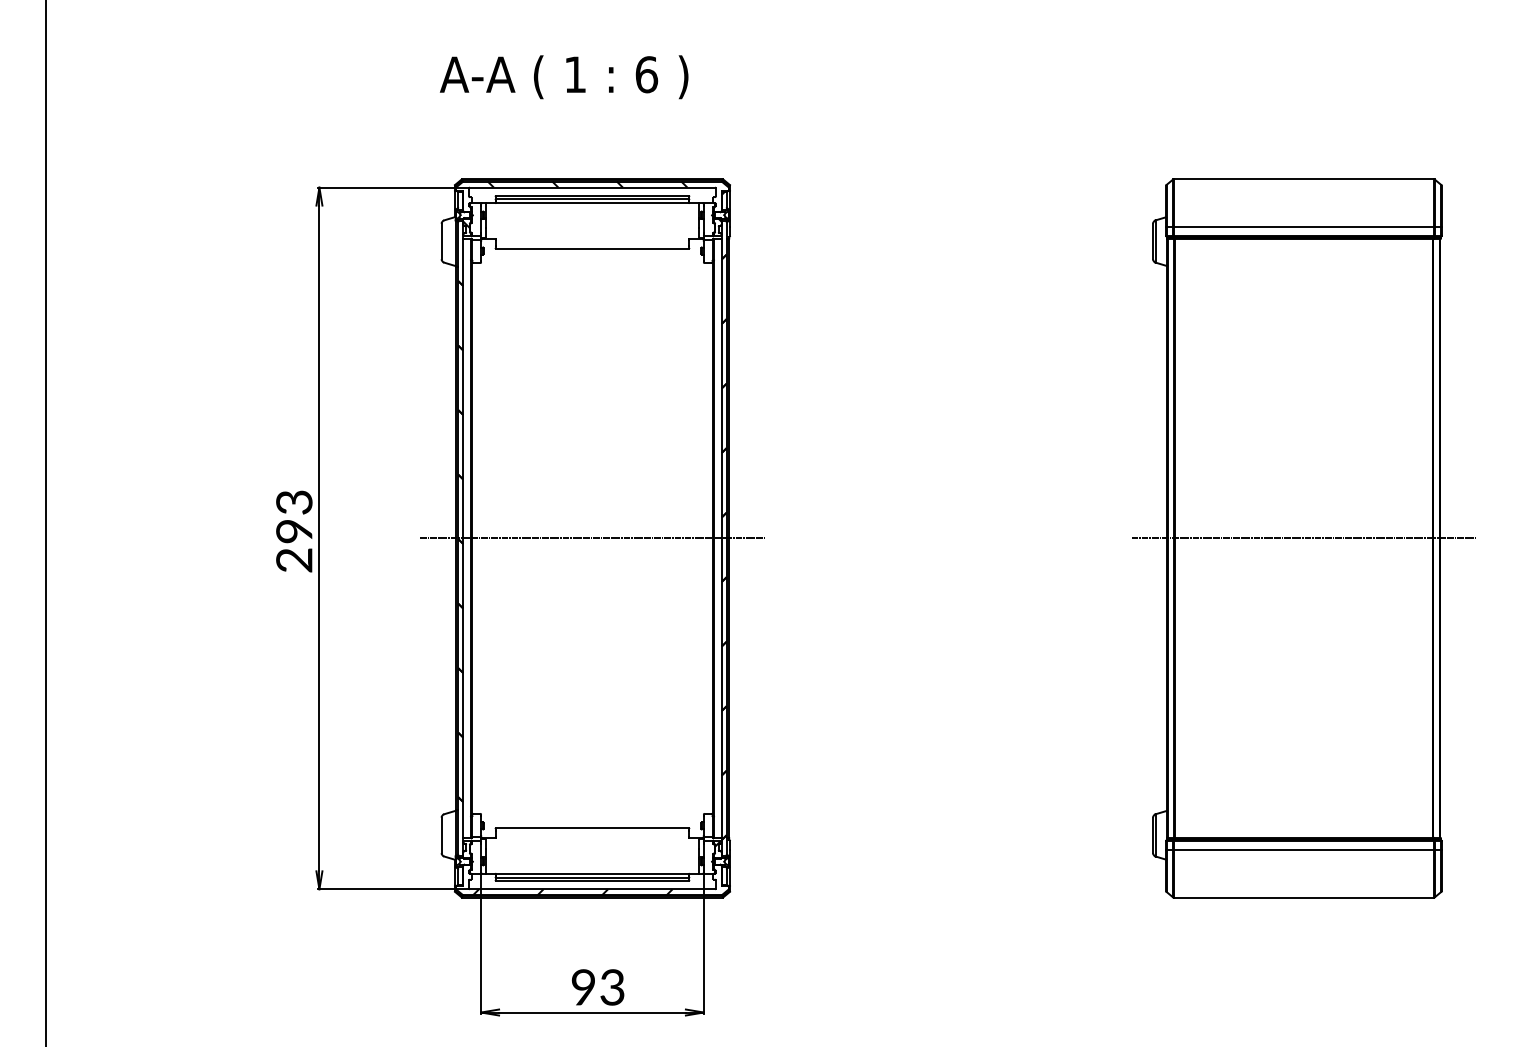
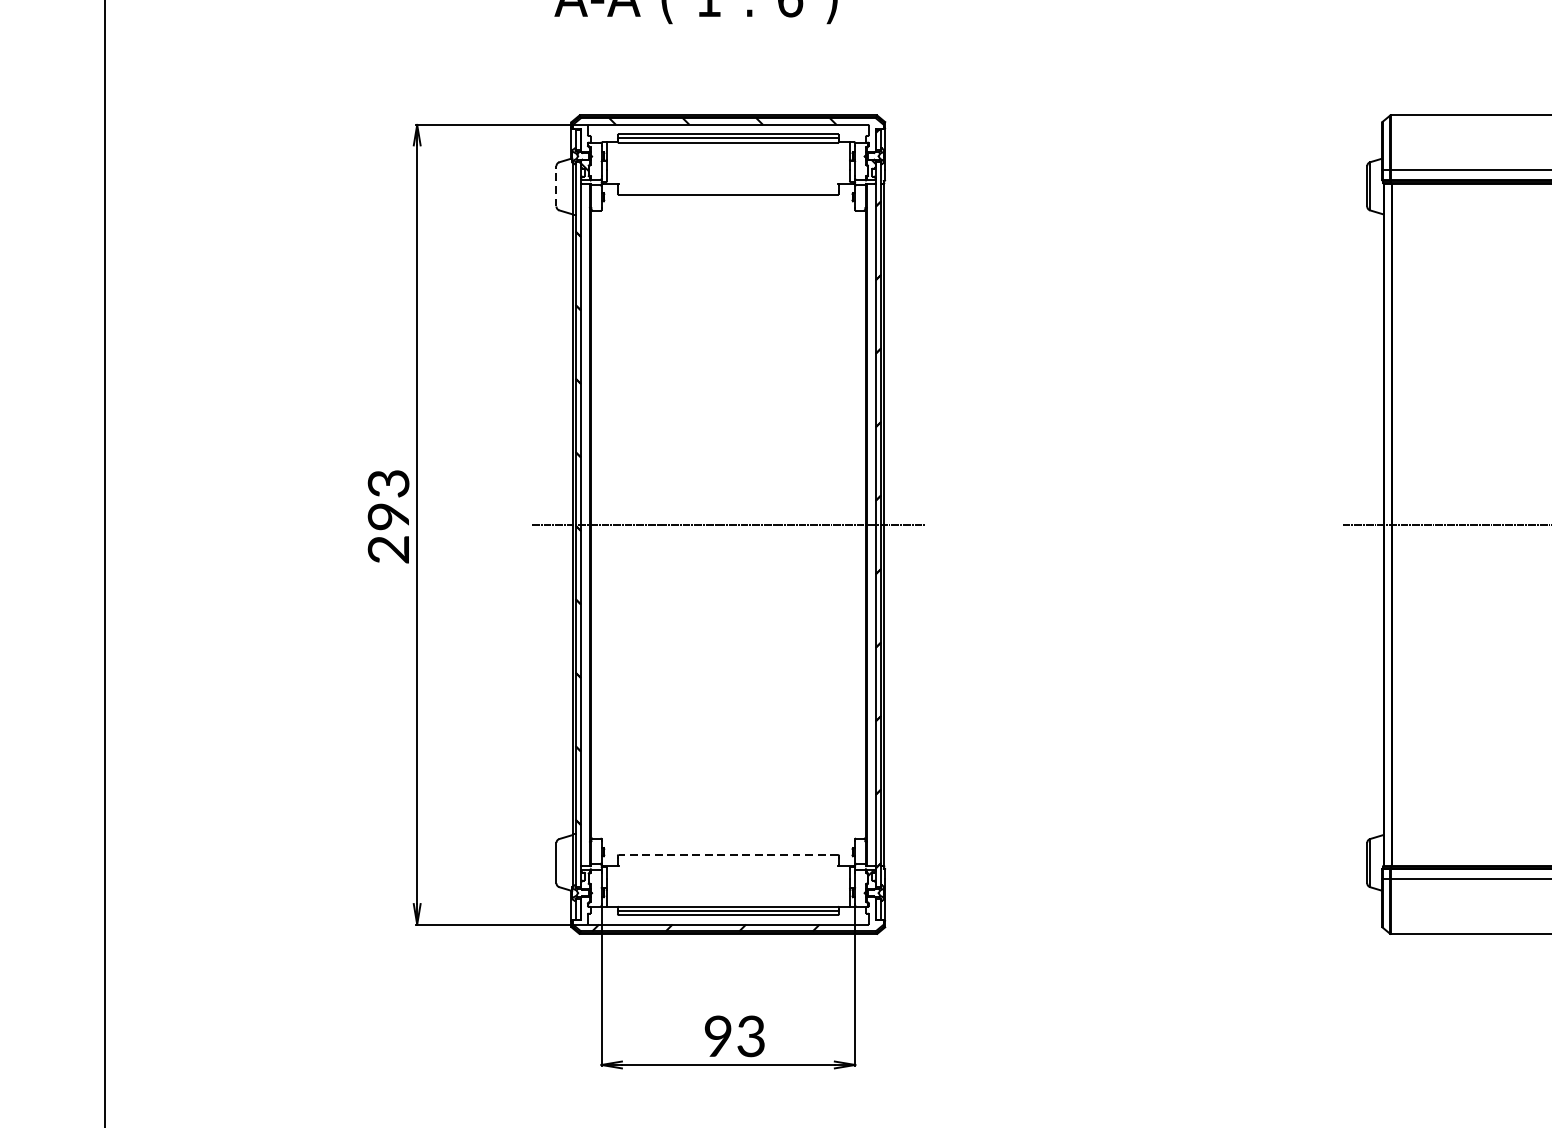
line: (441, 241) -> (556, 186), solid -> dashed
line: (591, 828) -> (727, 855), solid -> dashed

